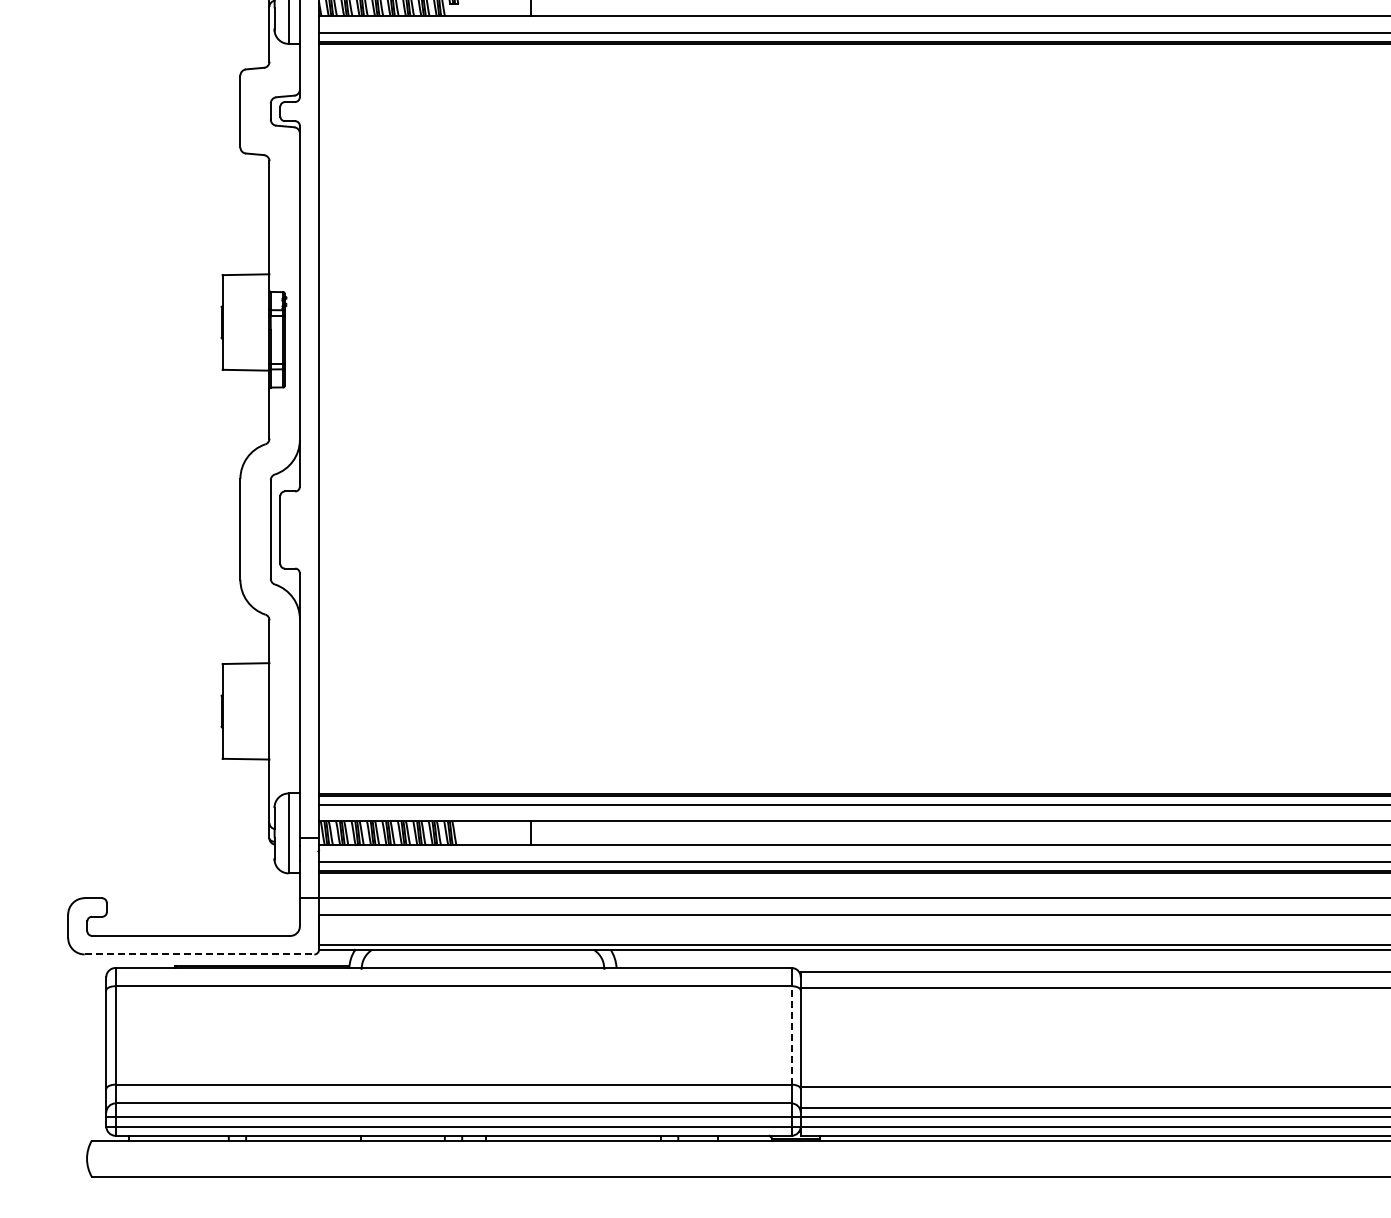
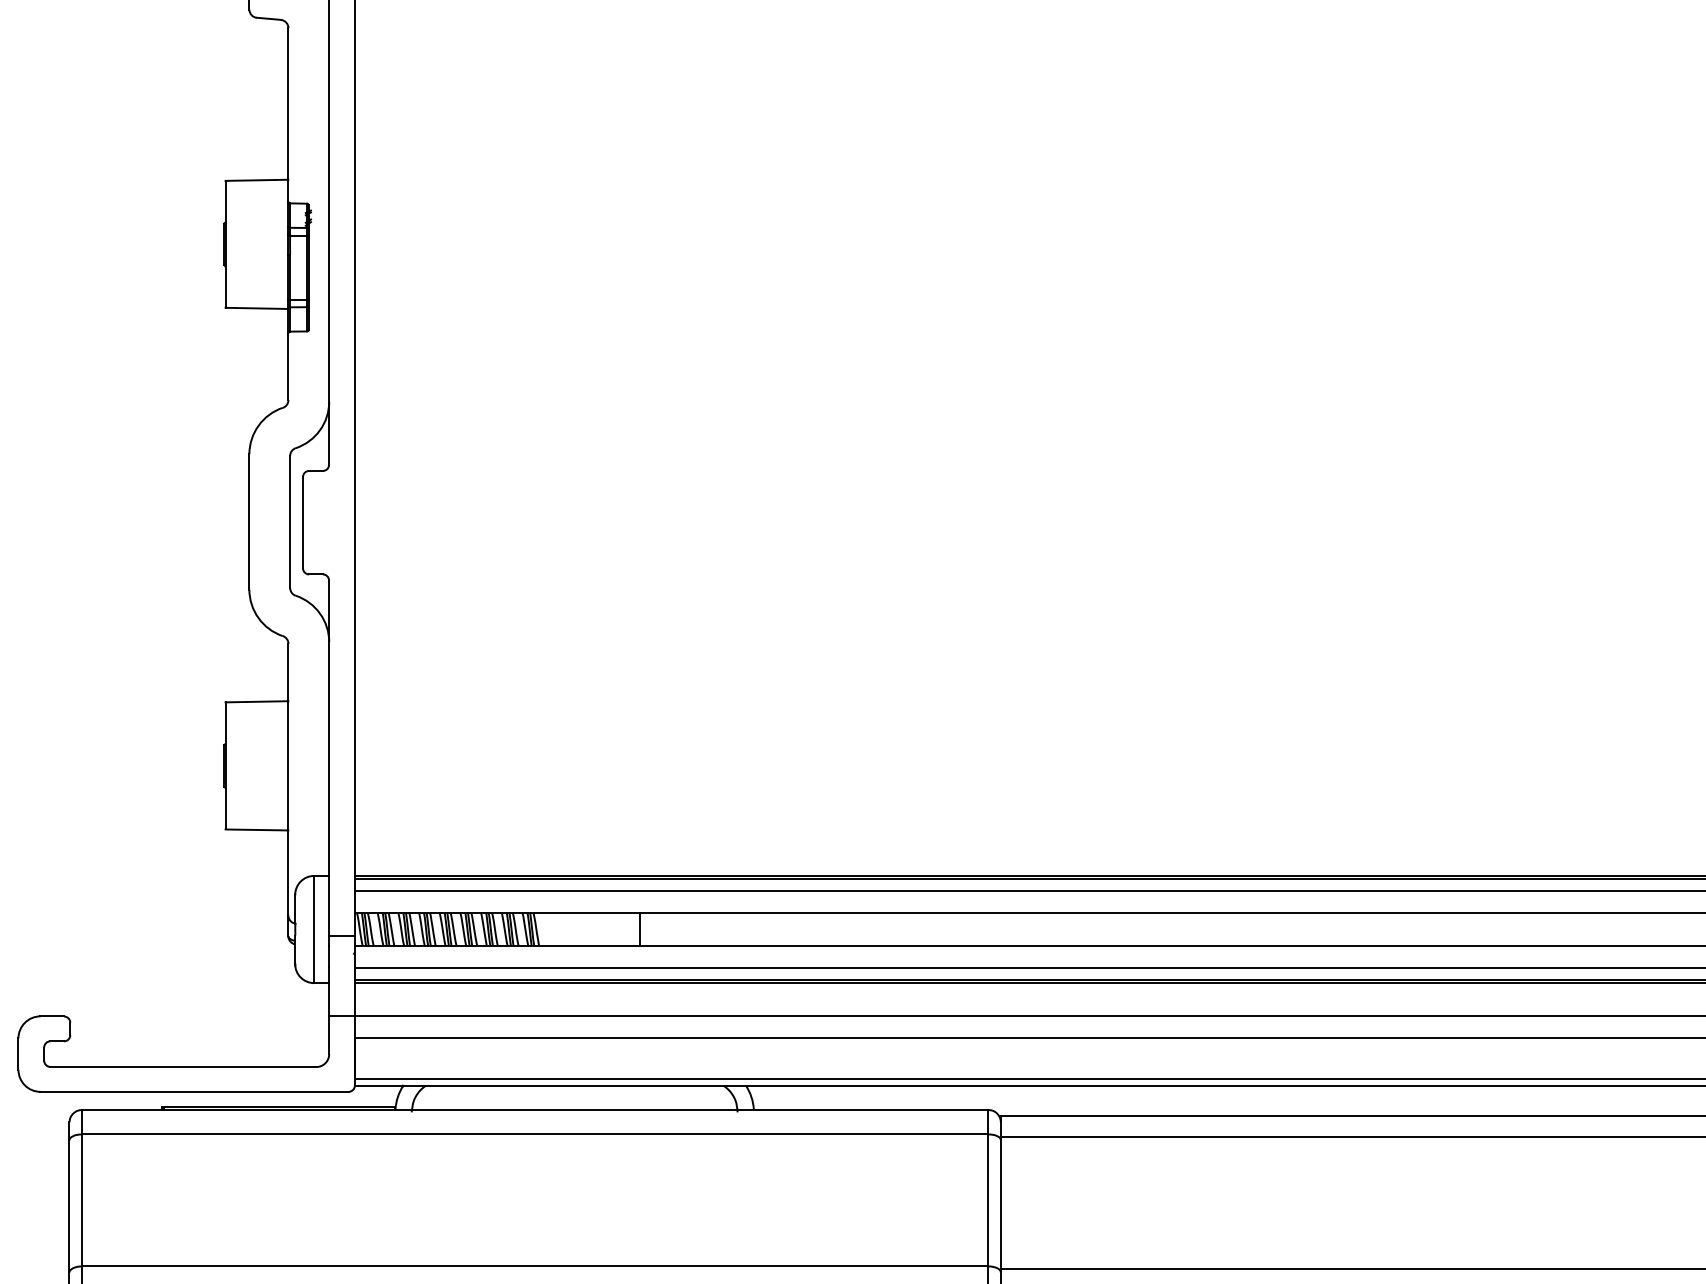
line: (199, 954) -> (194, 1091), dashed -> solid
line: (791, 1034) -> (988, 1199), dashed -> solid

